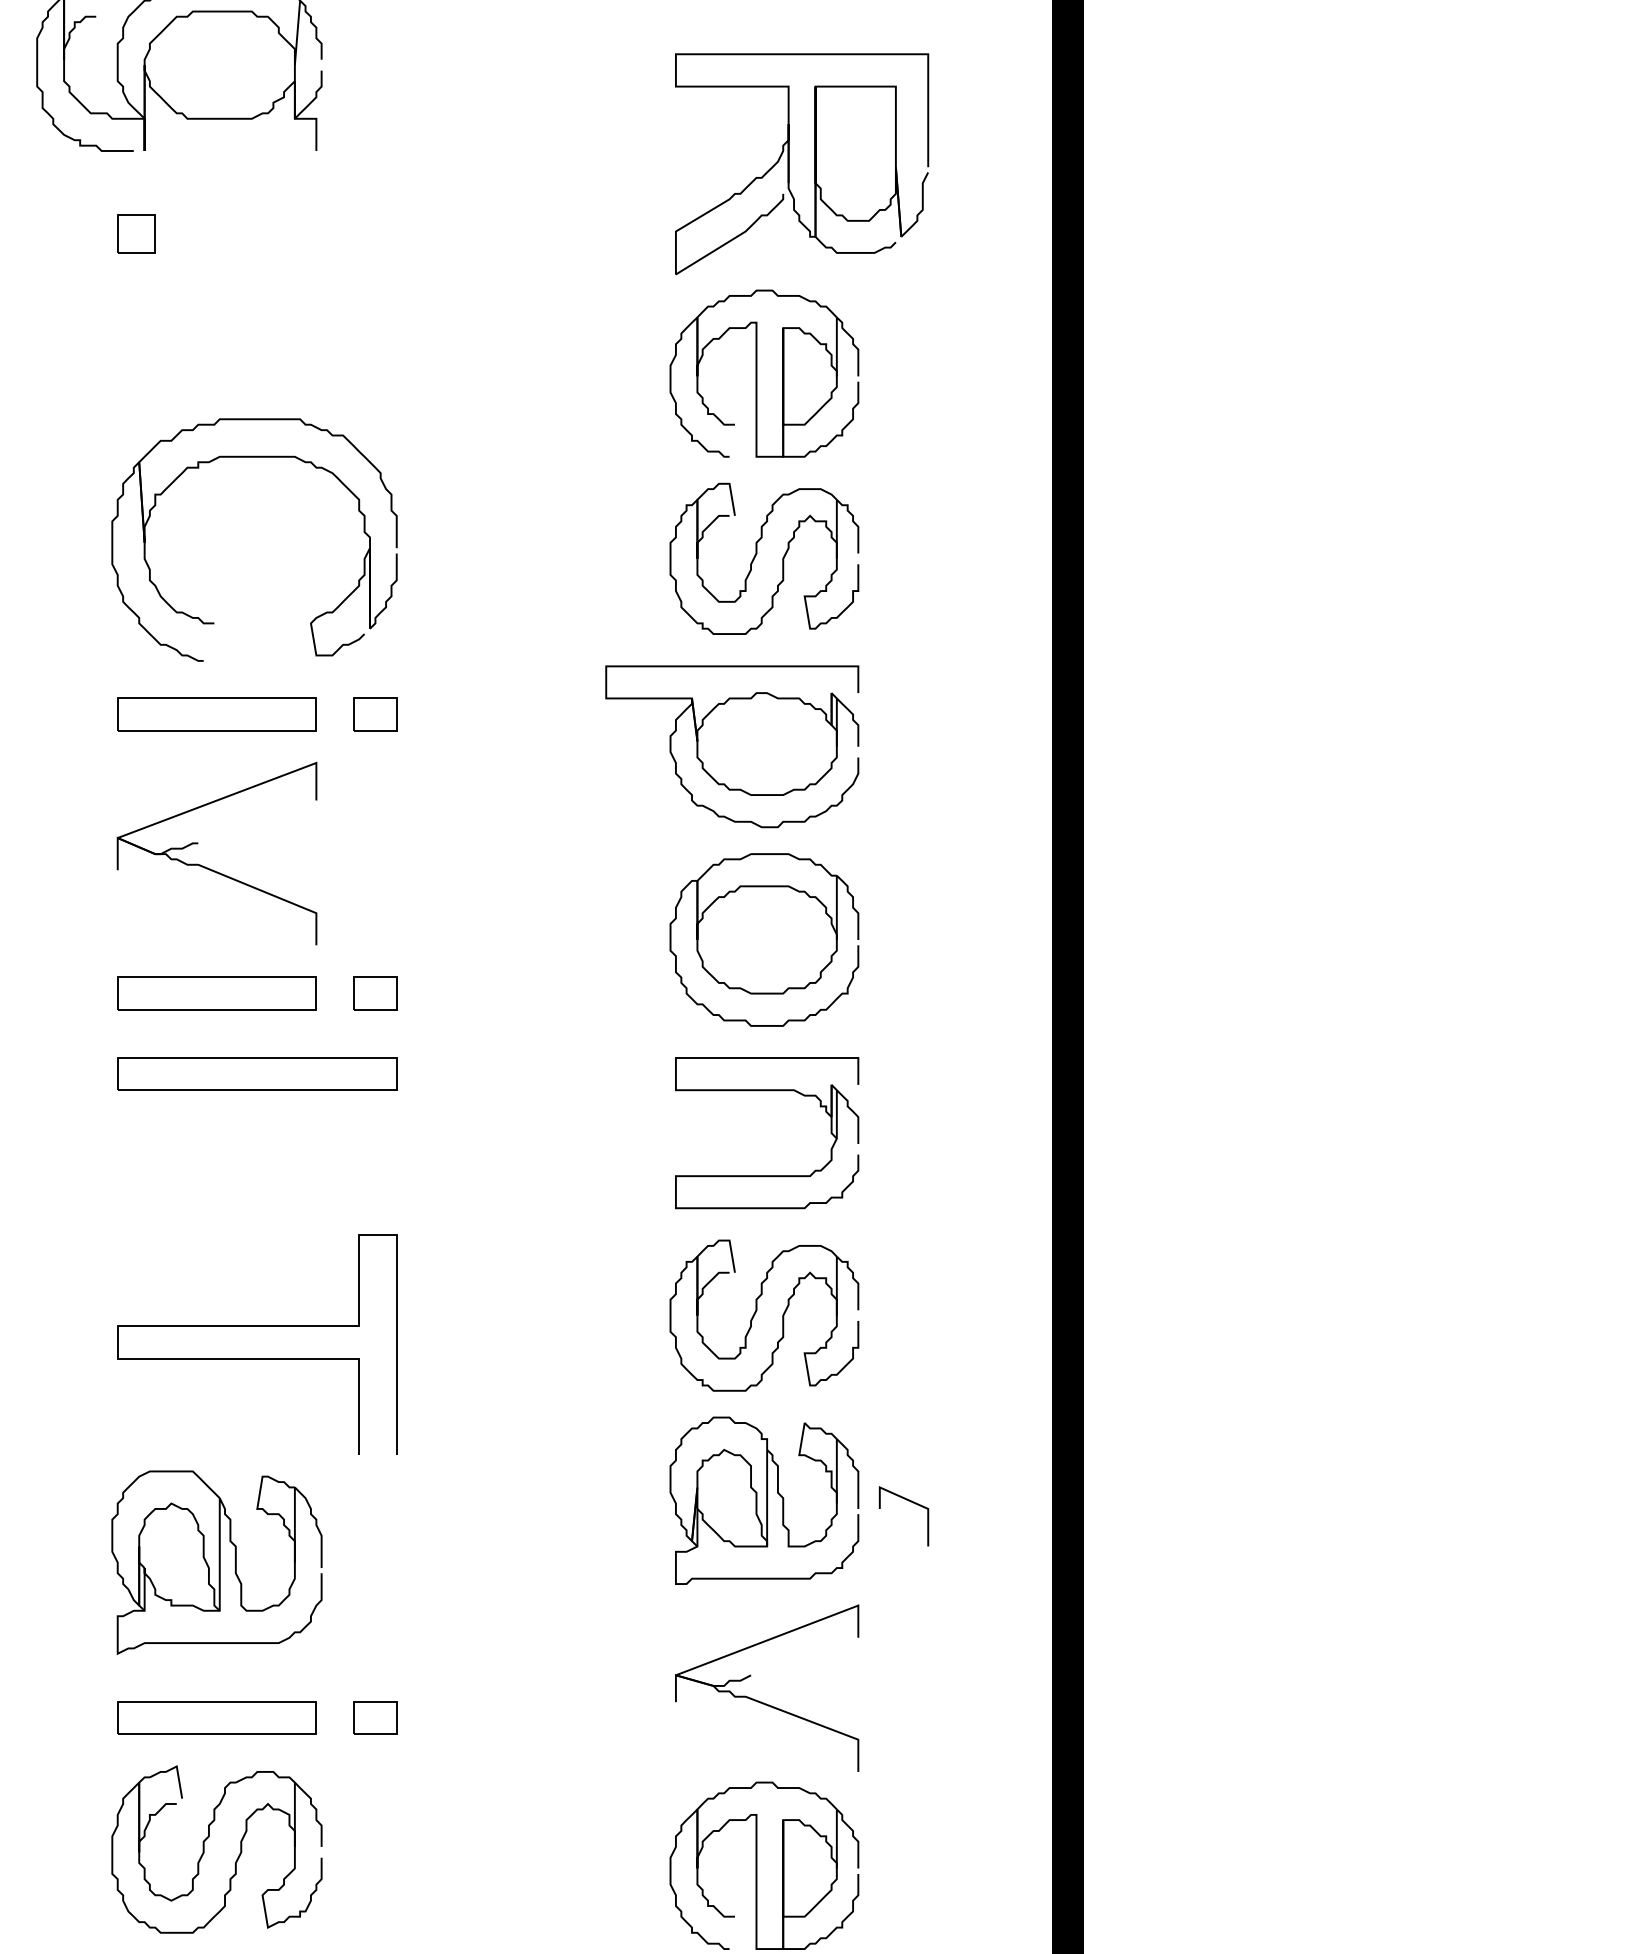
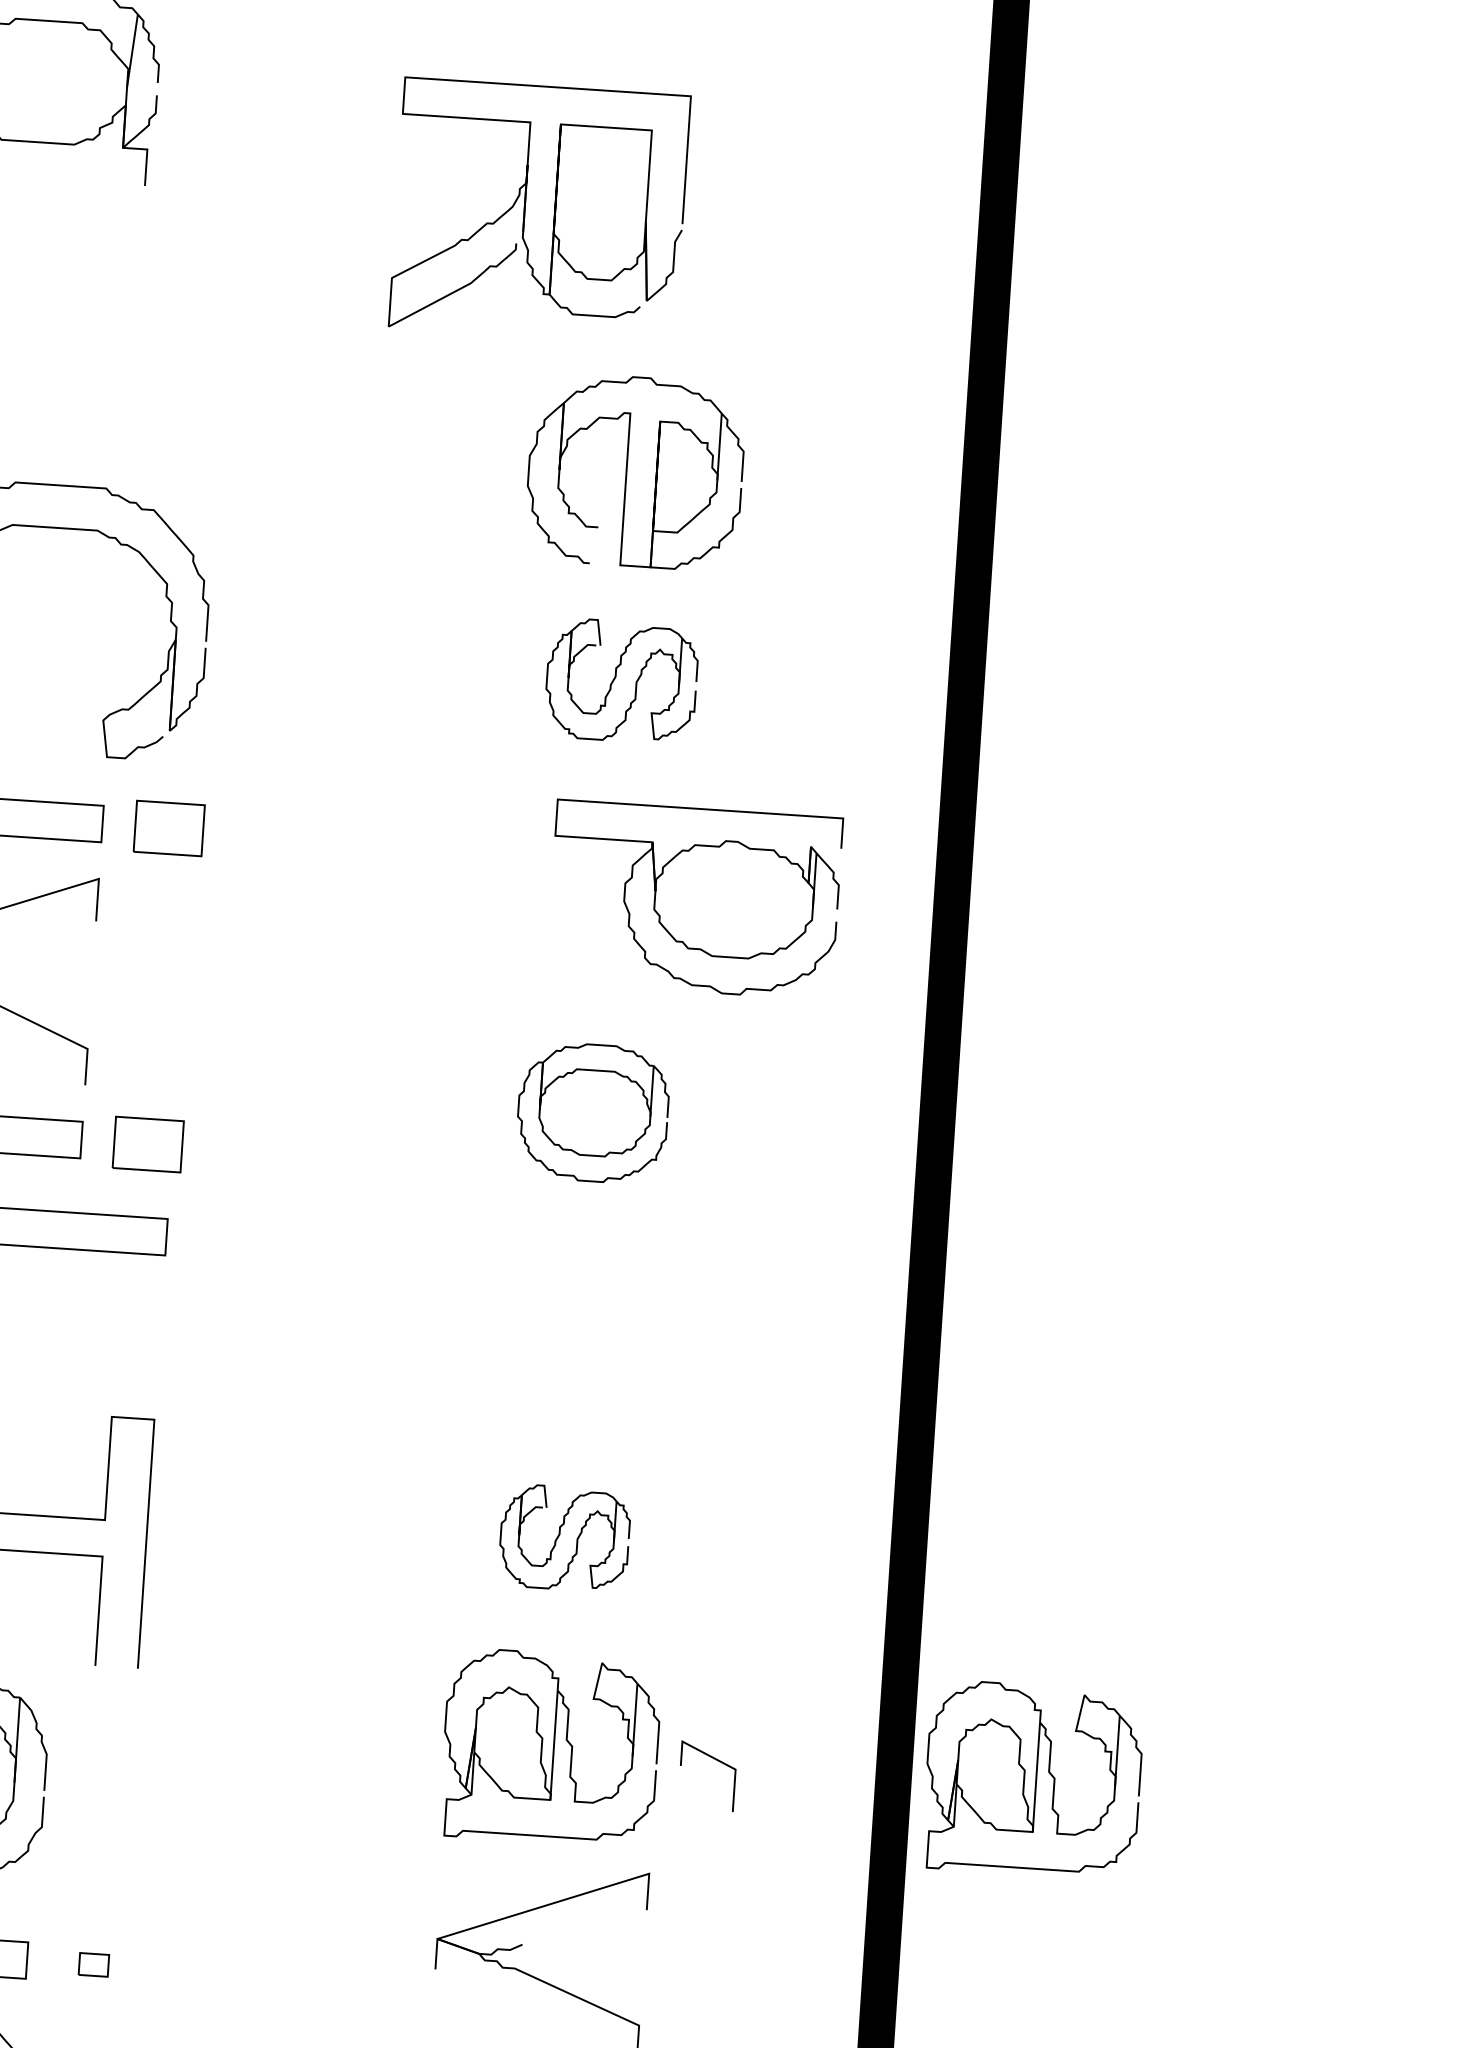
part: (814, 164) -> (553, 212), moved
part: (764, 558) -> (621, 681), size x0.7
part: (375, 714) -> (169, 828), size x1.4
part: (732, 746) -> (694, 899), moved
part: (764, 939) -> (593, 1112), size x0.7
part: (375, 993) -> (148, 1144), size x1.4
part: (767, 1091) -> (585, 1284), removed
part: (764, 1315) -> (564, 1538), size x0.6
part: (1190, 1500) -> (1033, 1779), added
part: (375, 1717) -> (94, 1964), size x0.6

